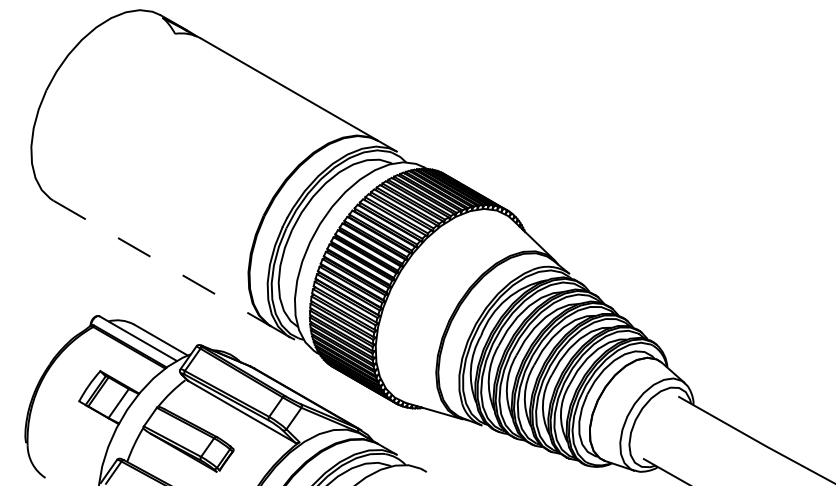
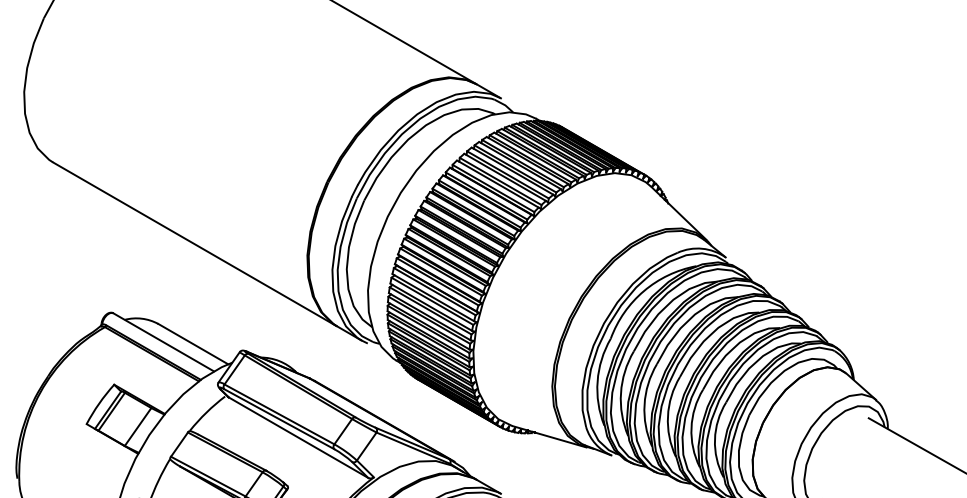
line: (162, 263) -> (195, 244), dashed -> solid

